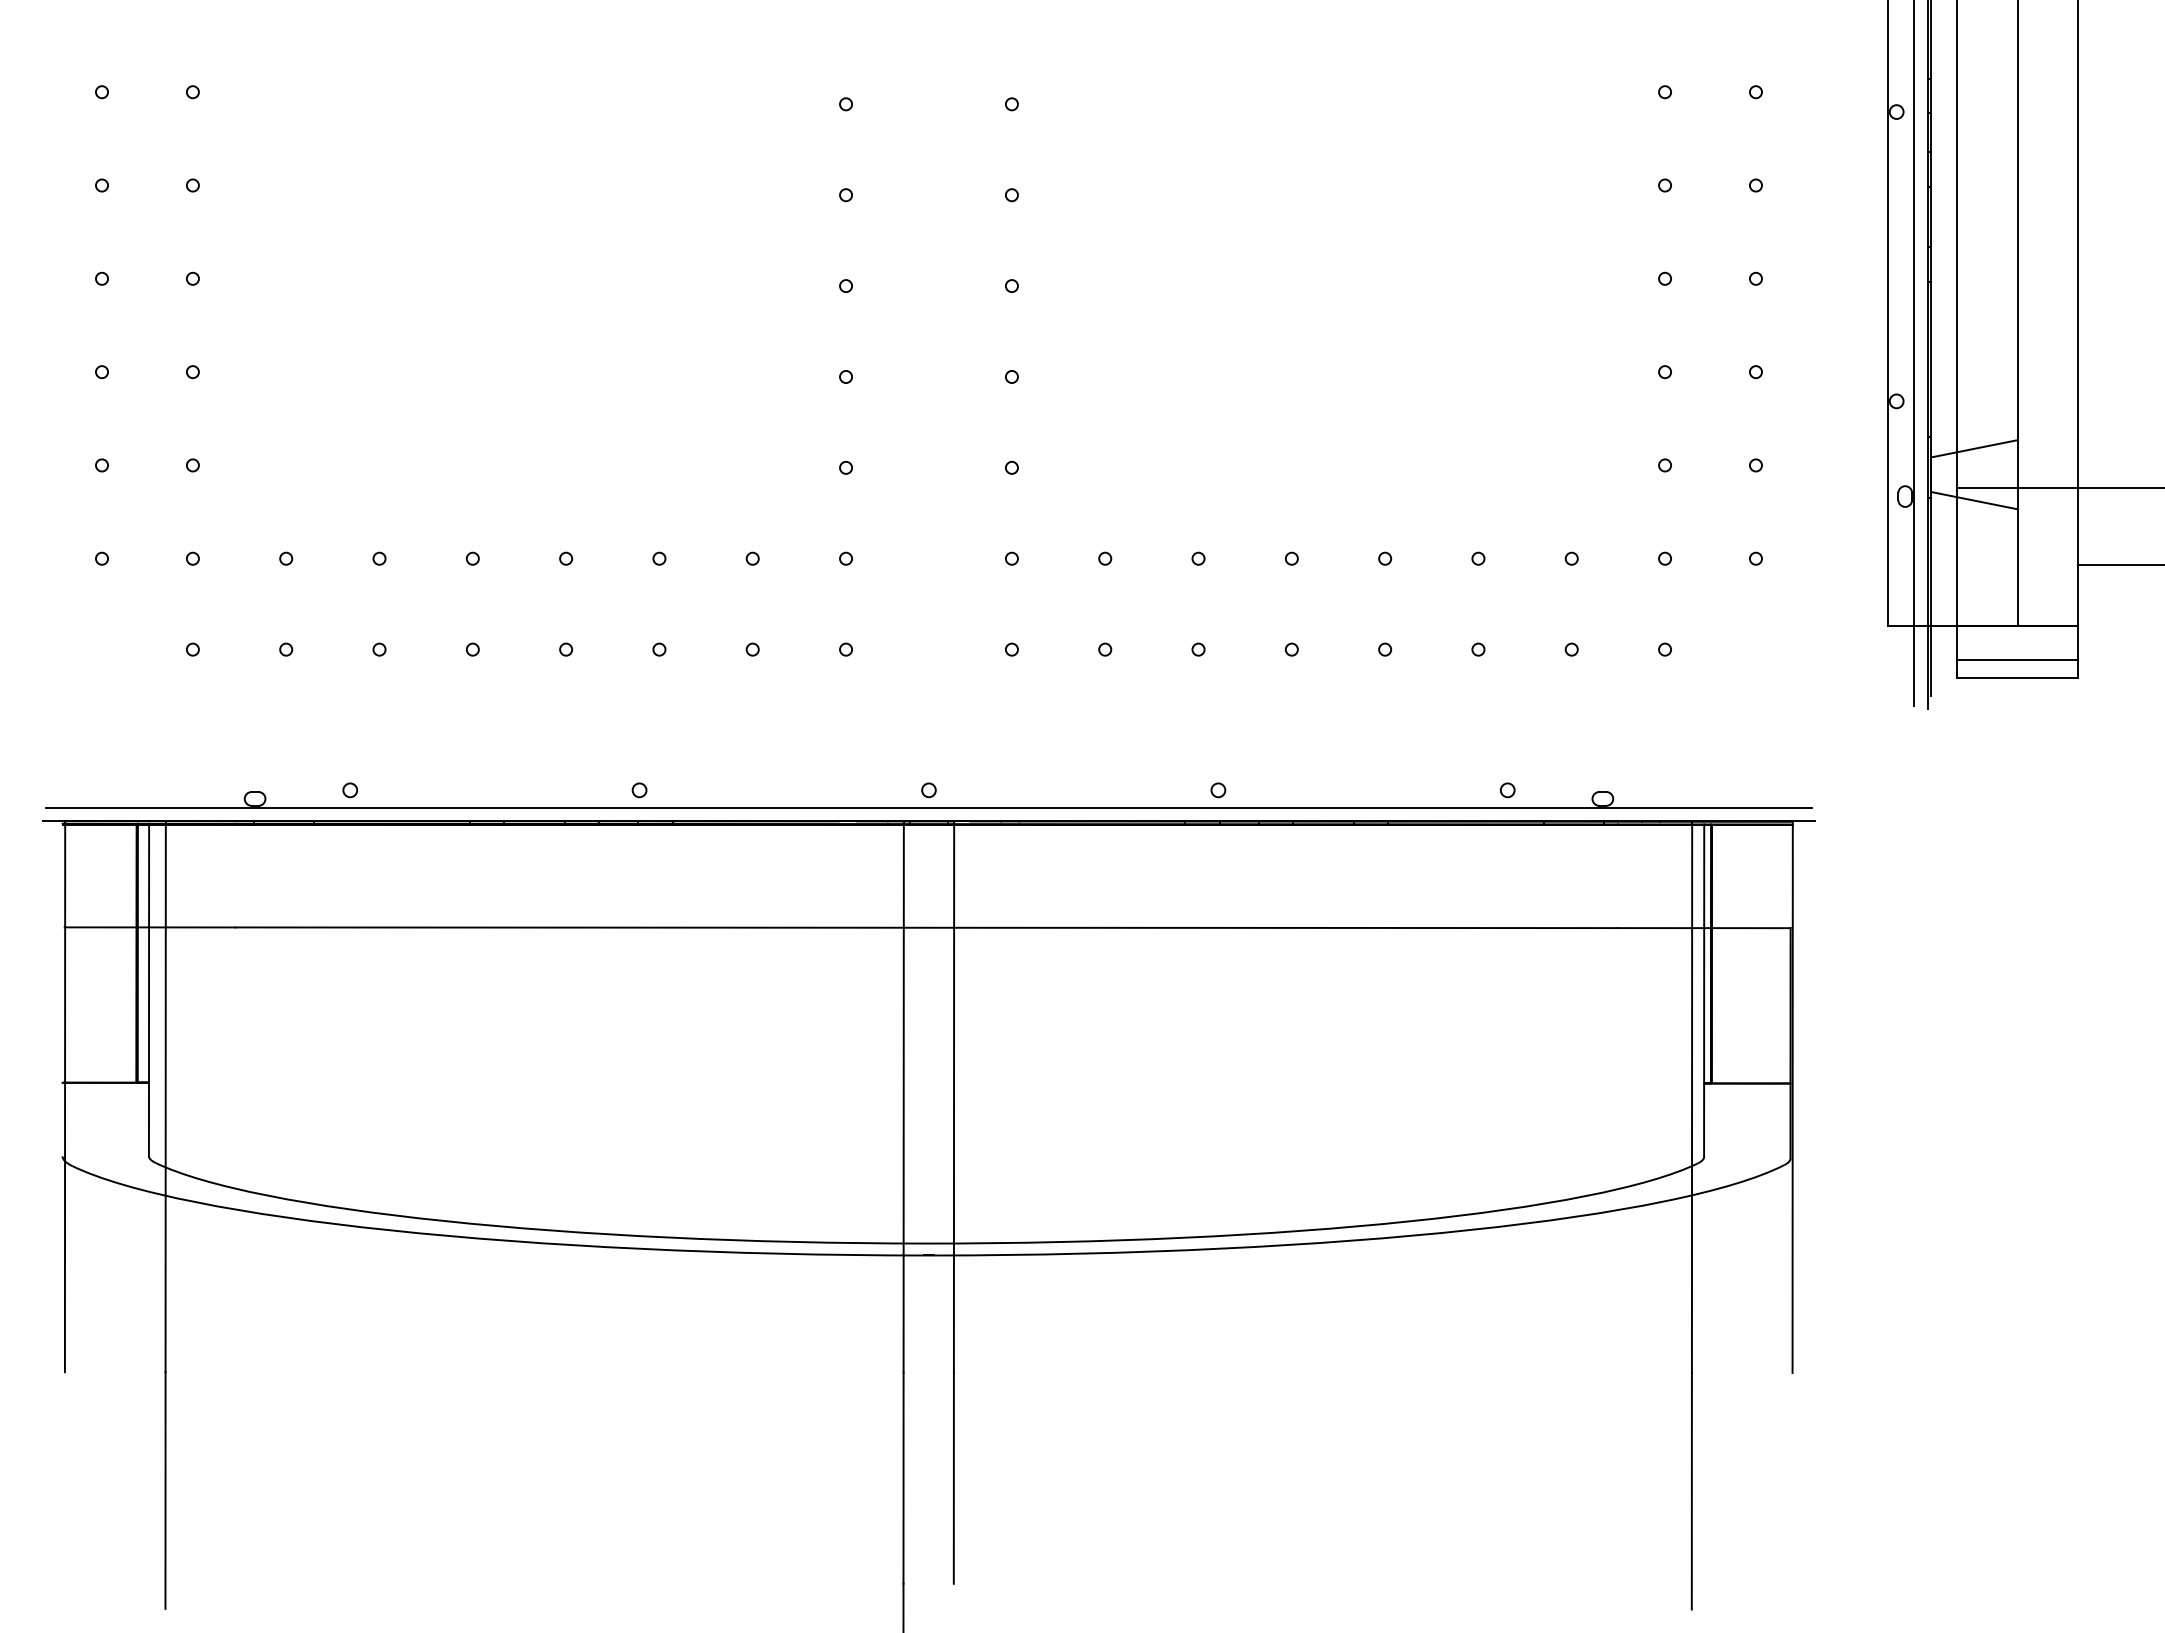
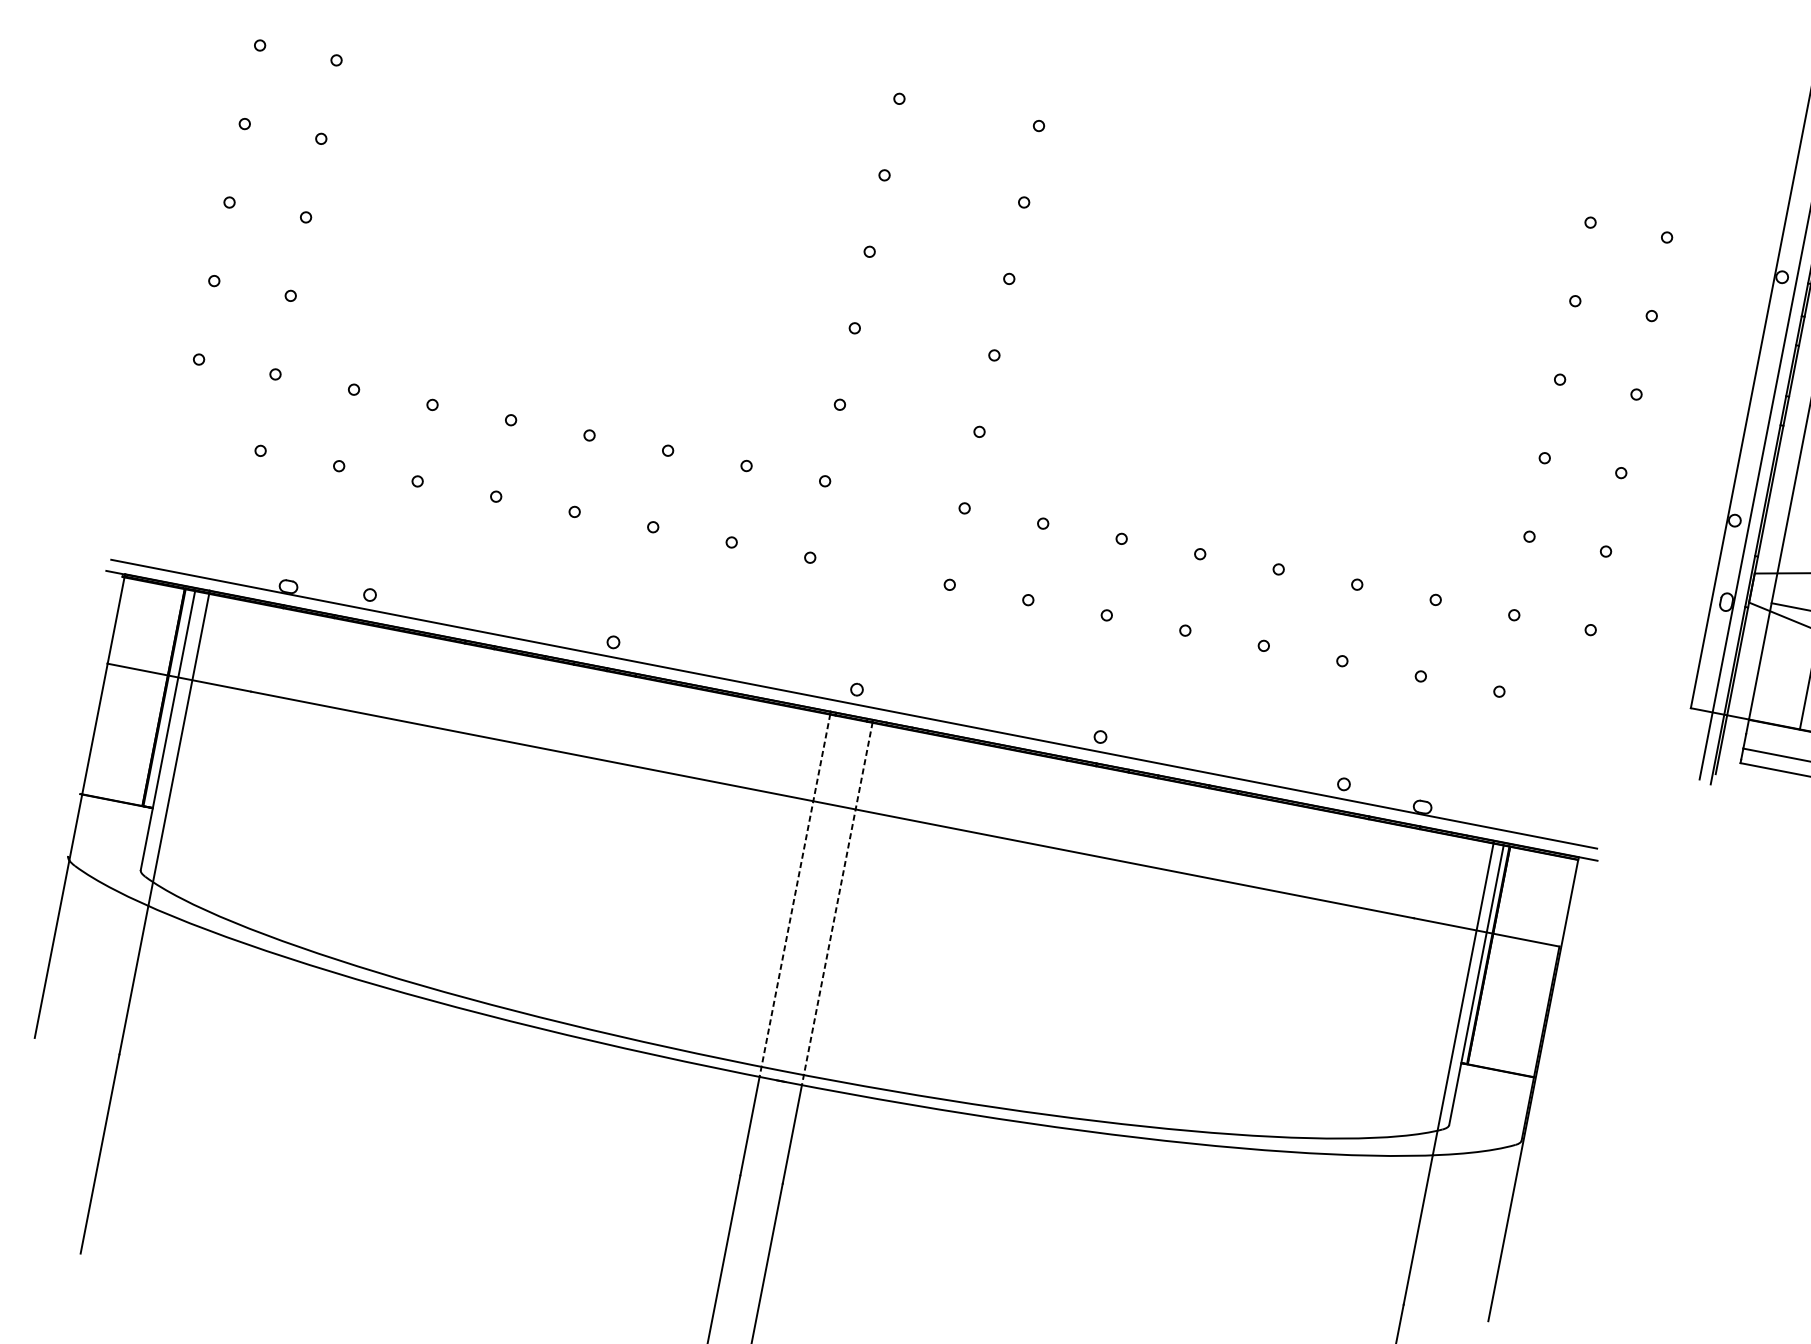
line: (903, 1039) -> (794, 895), solid -> dashed
line: (954, 1039) -> (837, 903), solid -> dashed

